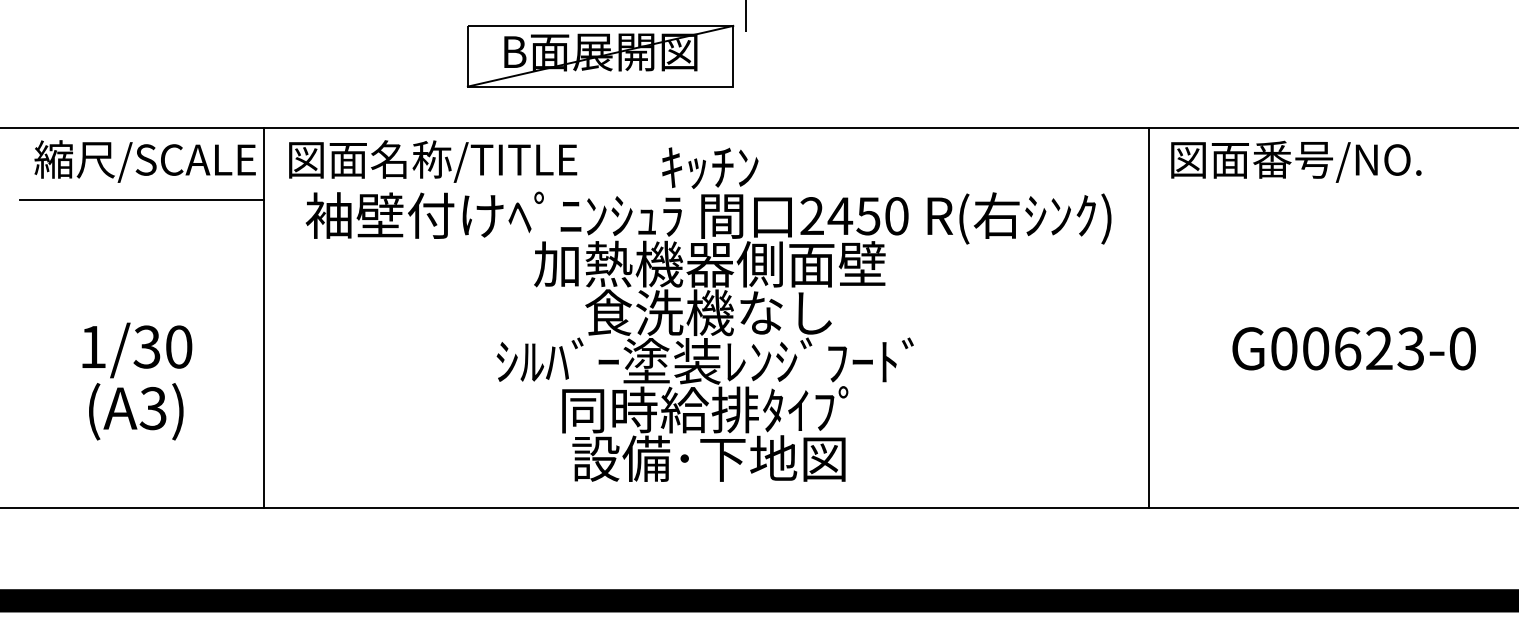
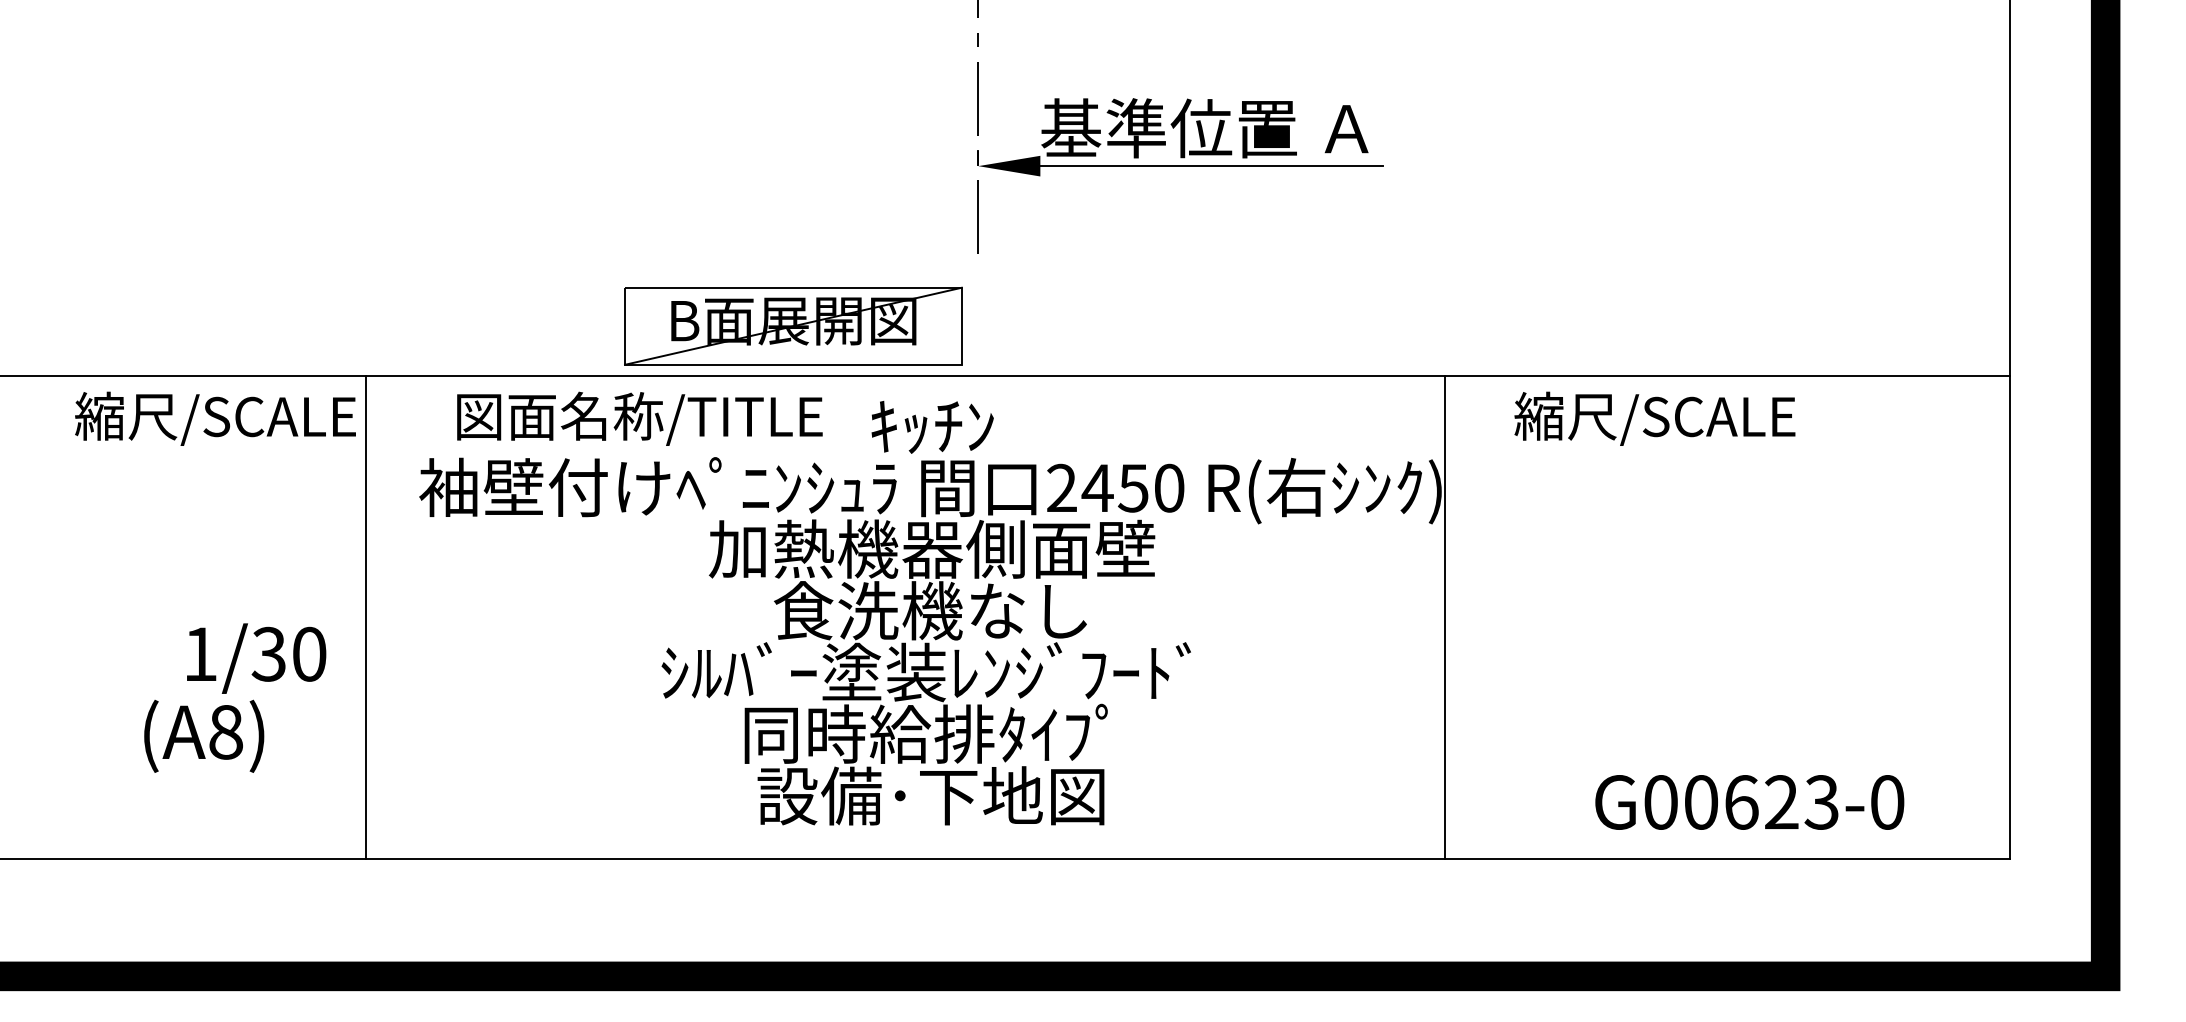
part: (600, 55) -> (793, 325), moved
text: (432, 161) -> (639, 418), moved
text: (1294, 161) -> (1674, 418), 図面番号/NO. -> 縮尺/SCALE
line: (141, 199) -> (210, 467), removed
line: (1149, 318) -> (1445, 617), moved
text: (1353, 348) -> (1749, 802), moved
text: (137, 350) -> (256, 658), moved
text: (153, 407) -> (225, 731), (A3) -> (A8)

